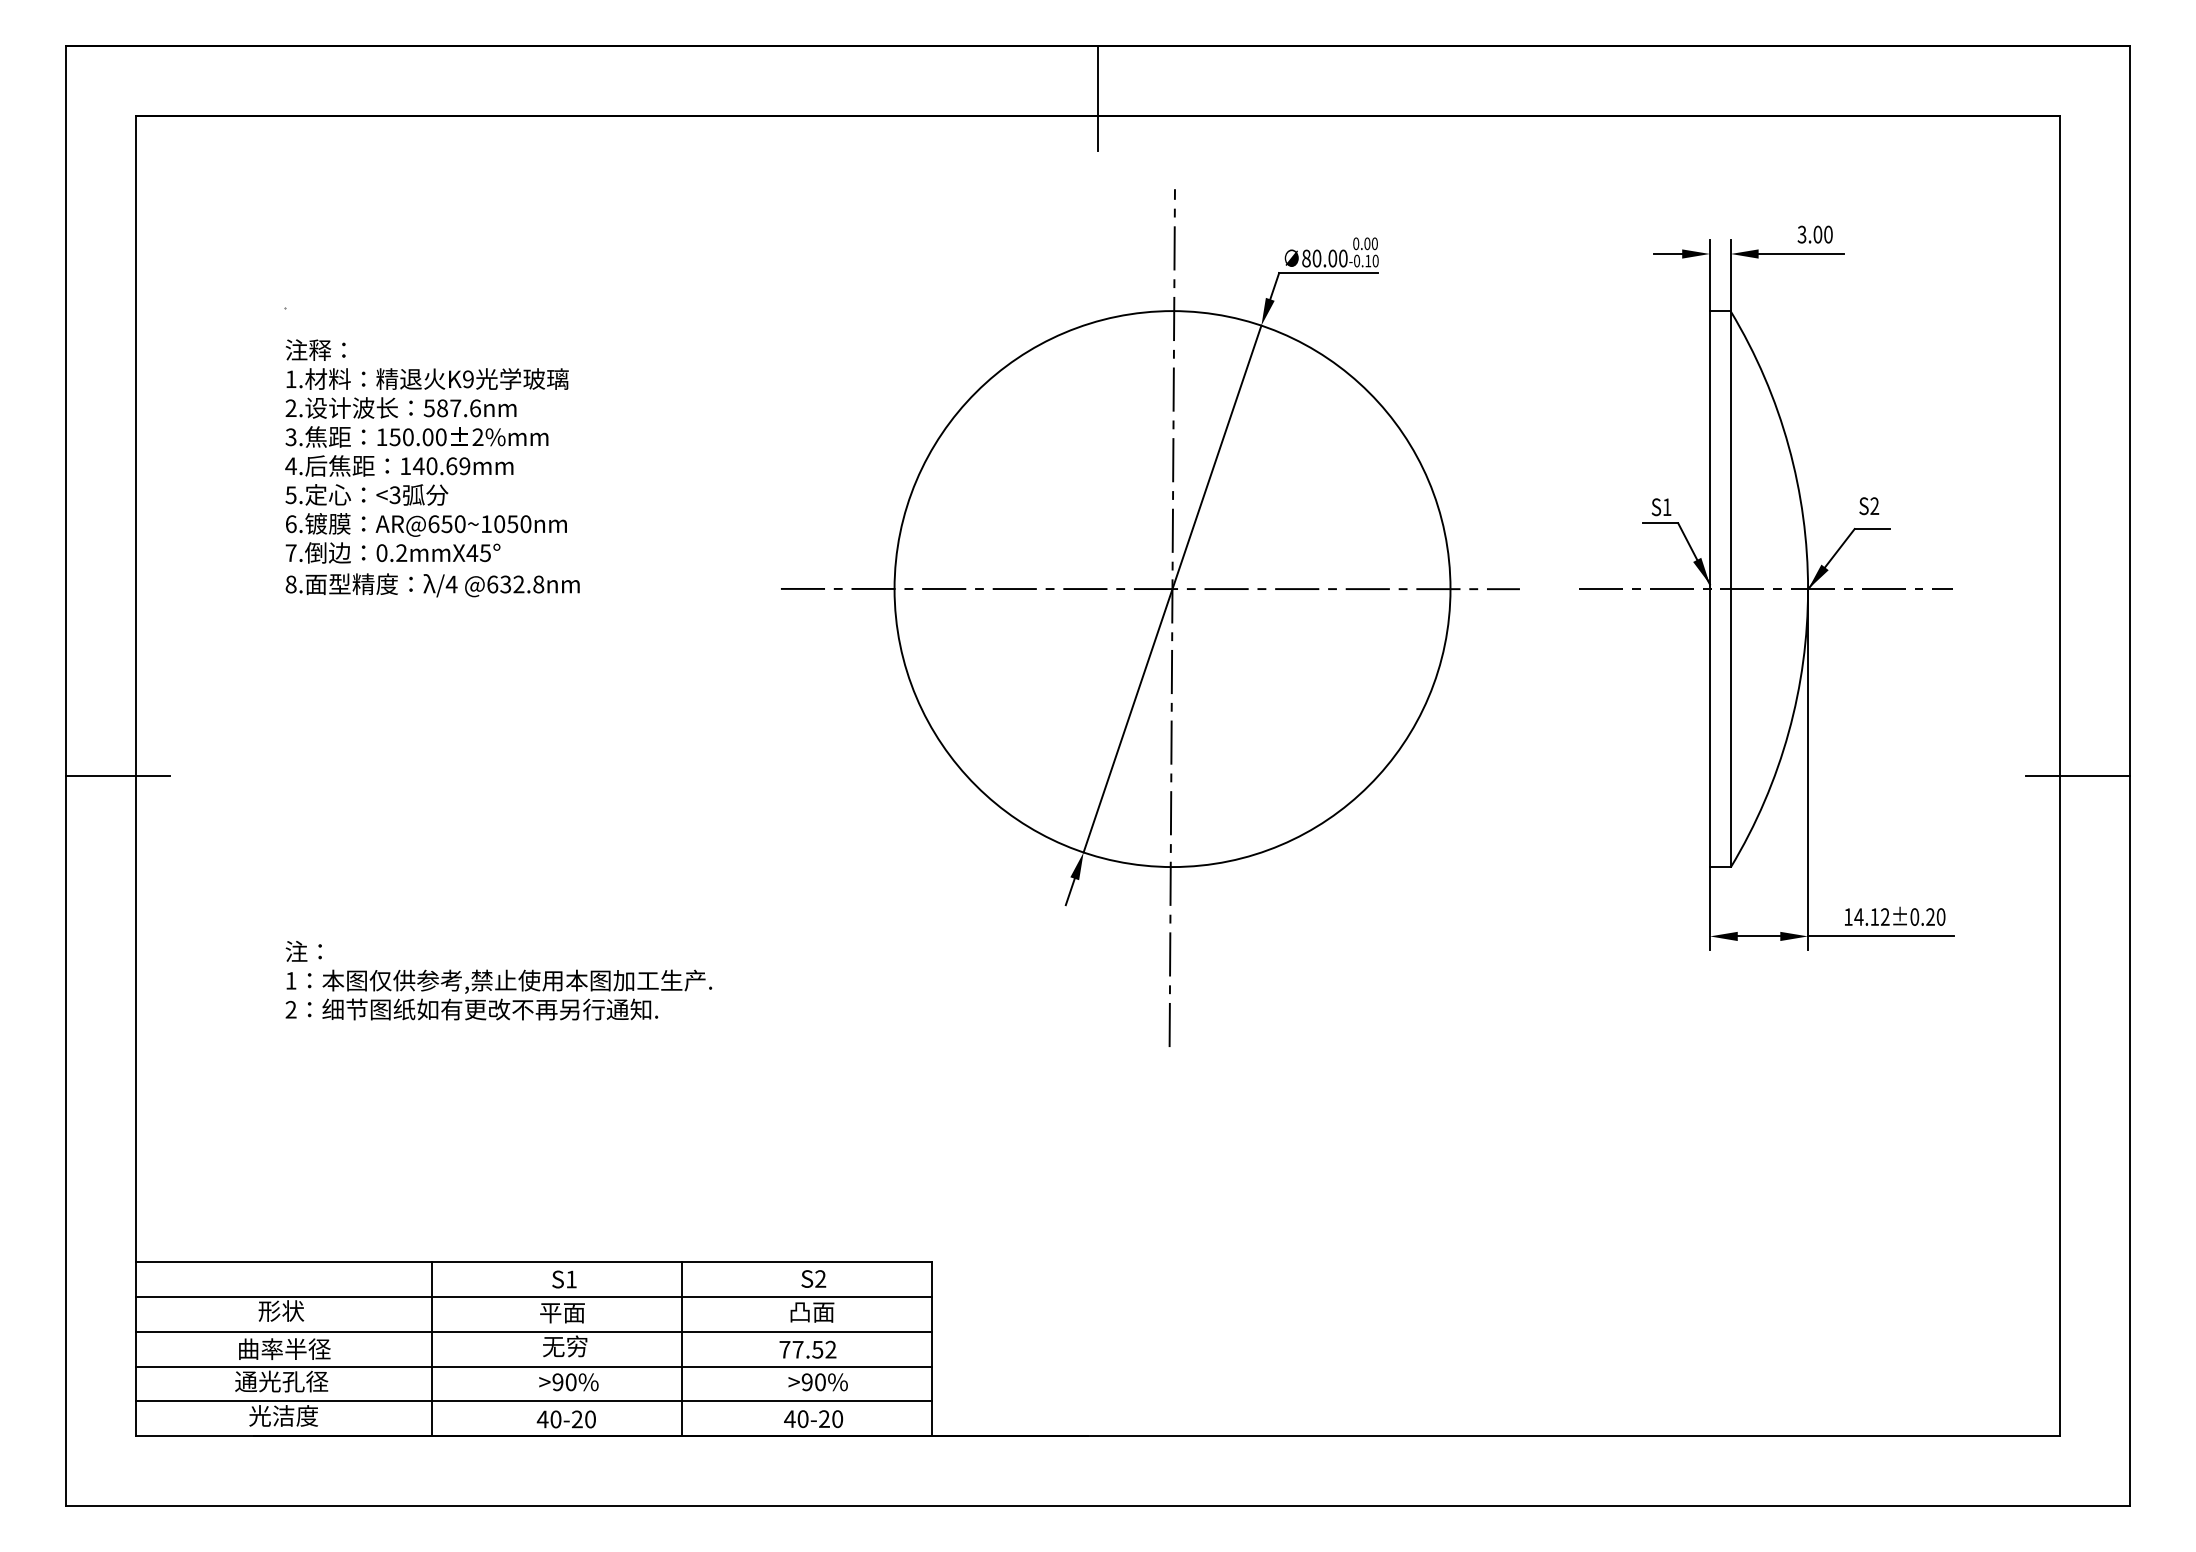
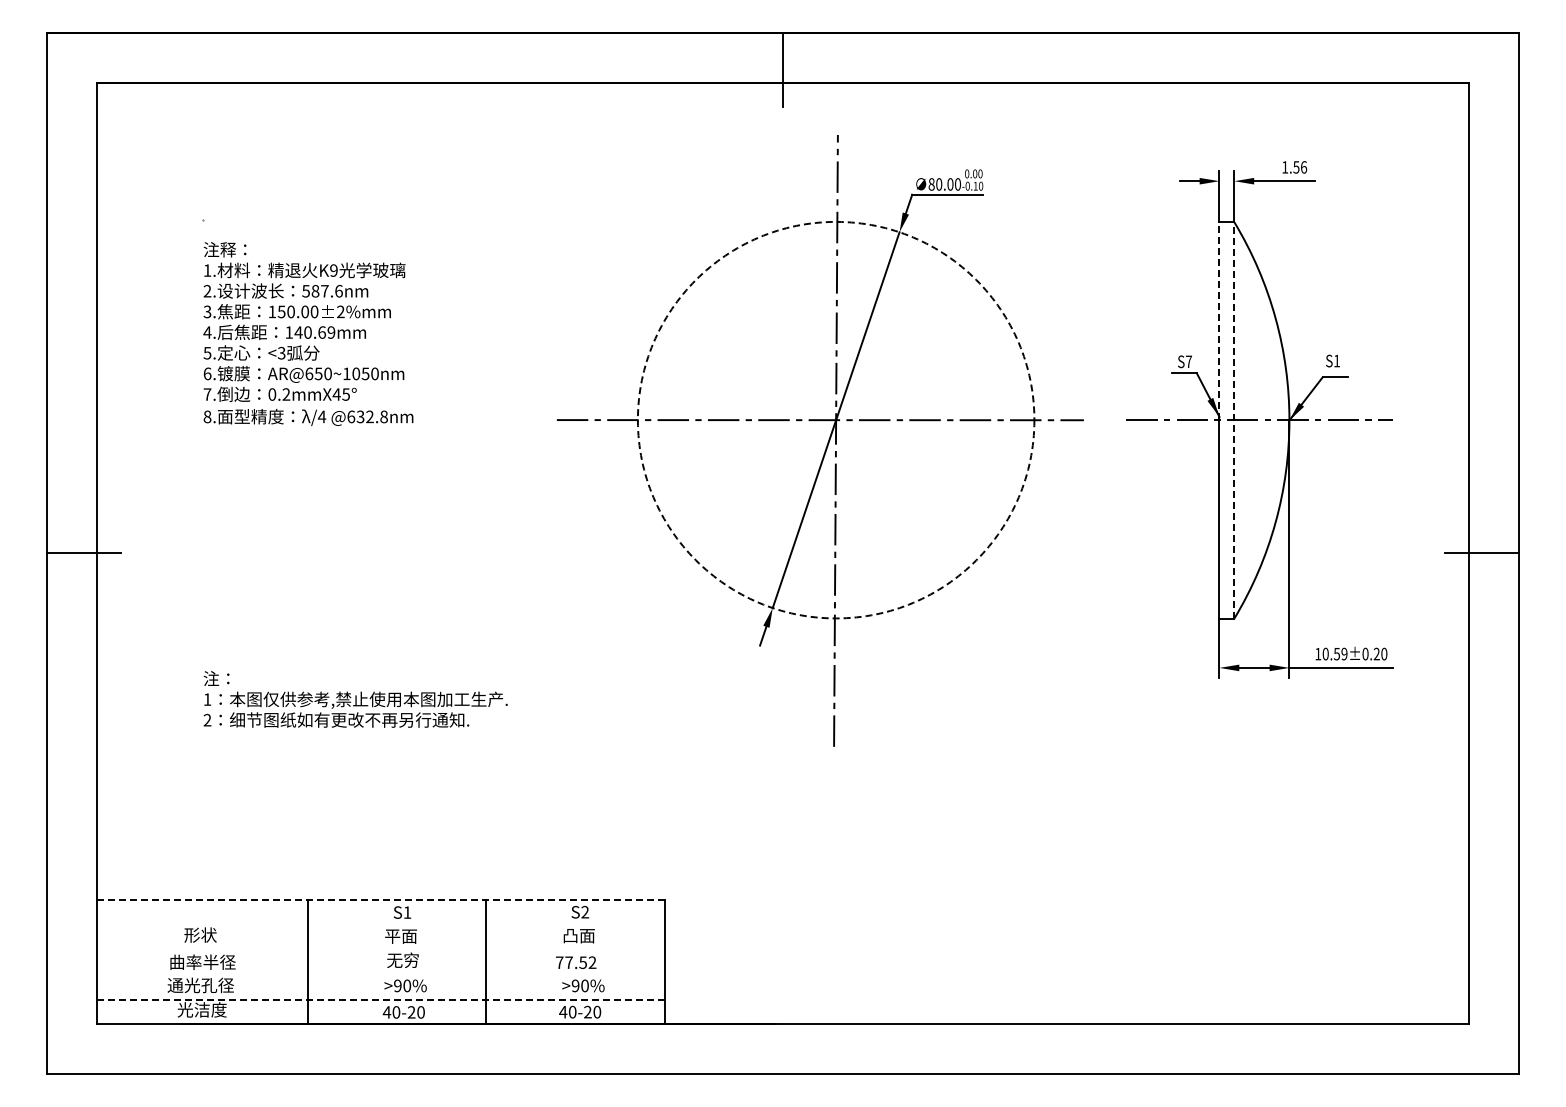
text: (1815, 234) -> (1294, 167), 3.00 -> 1.56
line: (1710, 449) -> (1219, 320), solid -> dashed
text: (1875, 505) -> (1337, 360), S2 -> S1
text: (1666, 506) -> (1188, 361), S1 -> S7
circle: (1171, 588) -> (835, 419), solid -> dashed
line: (1731, 588) -> (1234, 419), solid -> dashed
text: (1871, 916) -> (1334, 653), 14.12±0.20 -> 10.59±0.20
line: (535, 1262) -> (381, 900), solid -> dashed
line: (533, 1297) -> (380, 925), removed
line: (533, 1332) -> (380, 950), removed
line: (533, 1366) -> (380, 974), removed
line: (535, 1401) -> (381, 999), solid -> dashed

